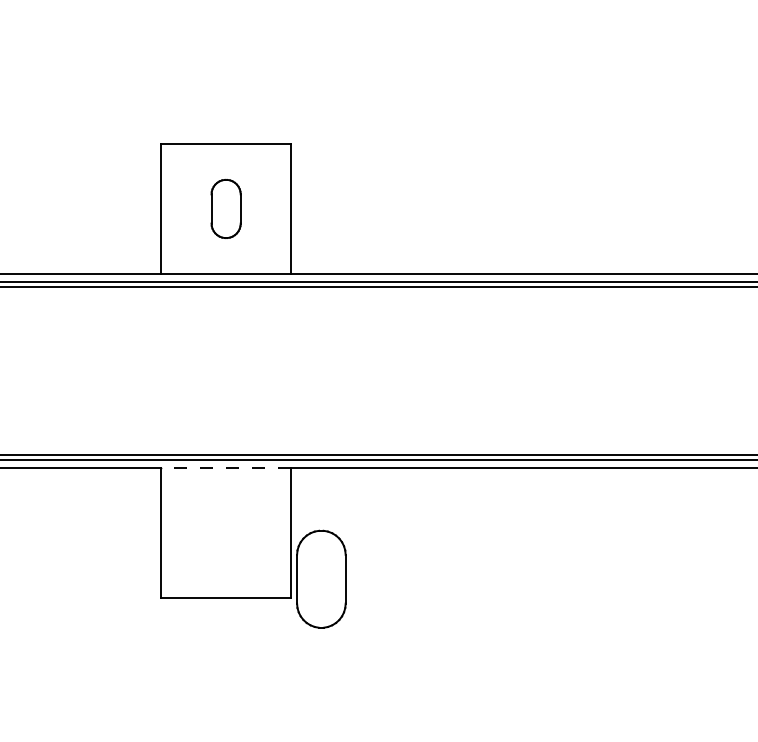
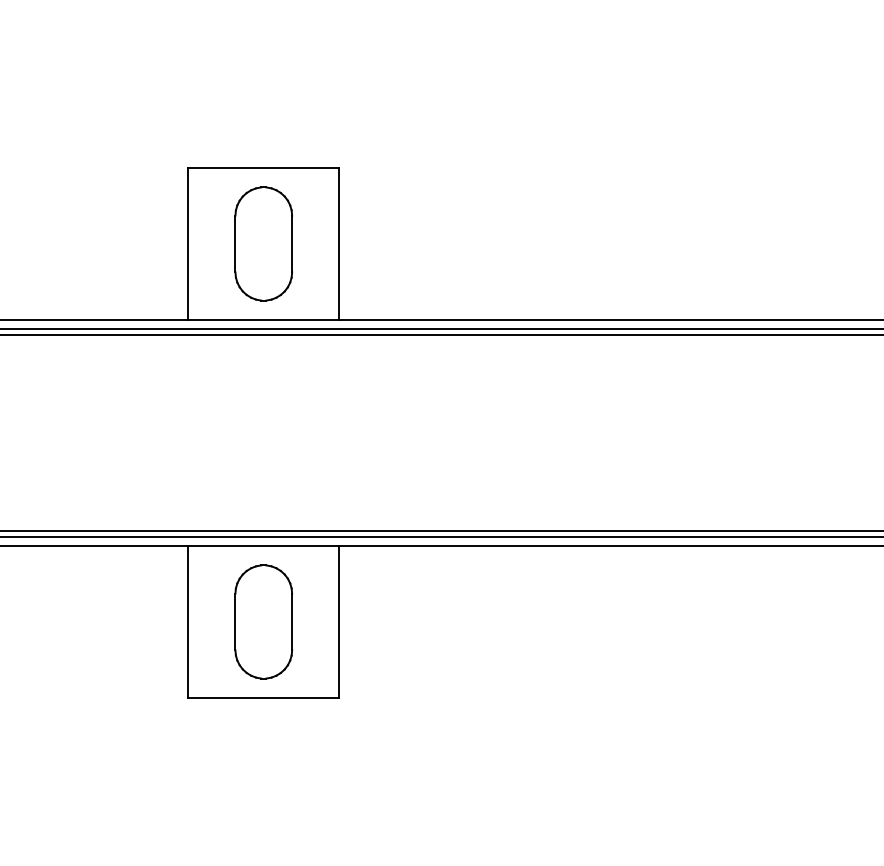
part: (225, 208) -> (263, 243), size x1.67
line: (225, 468) -> (263, 546), dashed -> solid
part: (321, 578) -> (263, 621), moved

